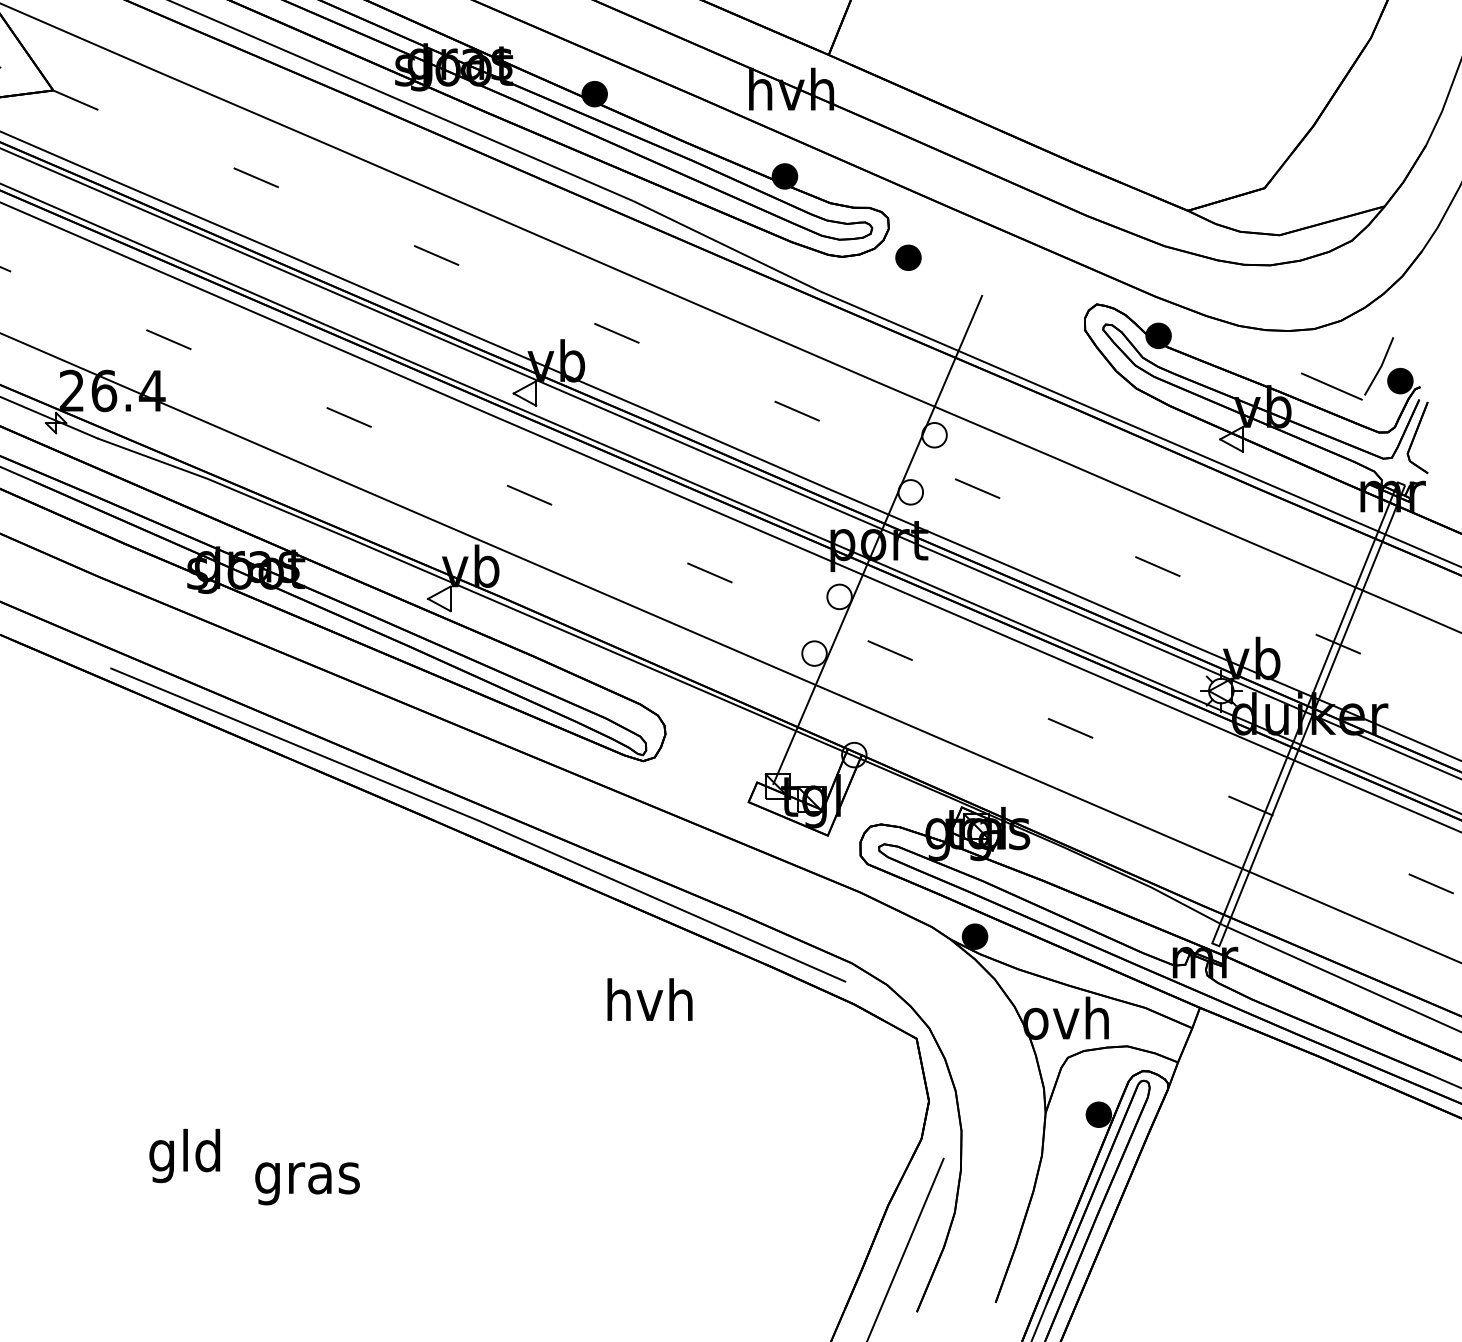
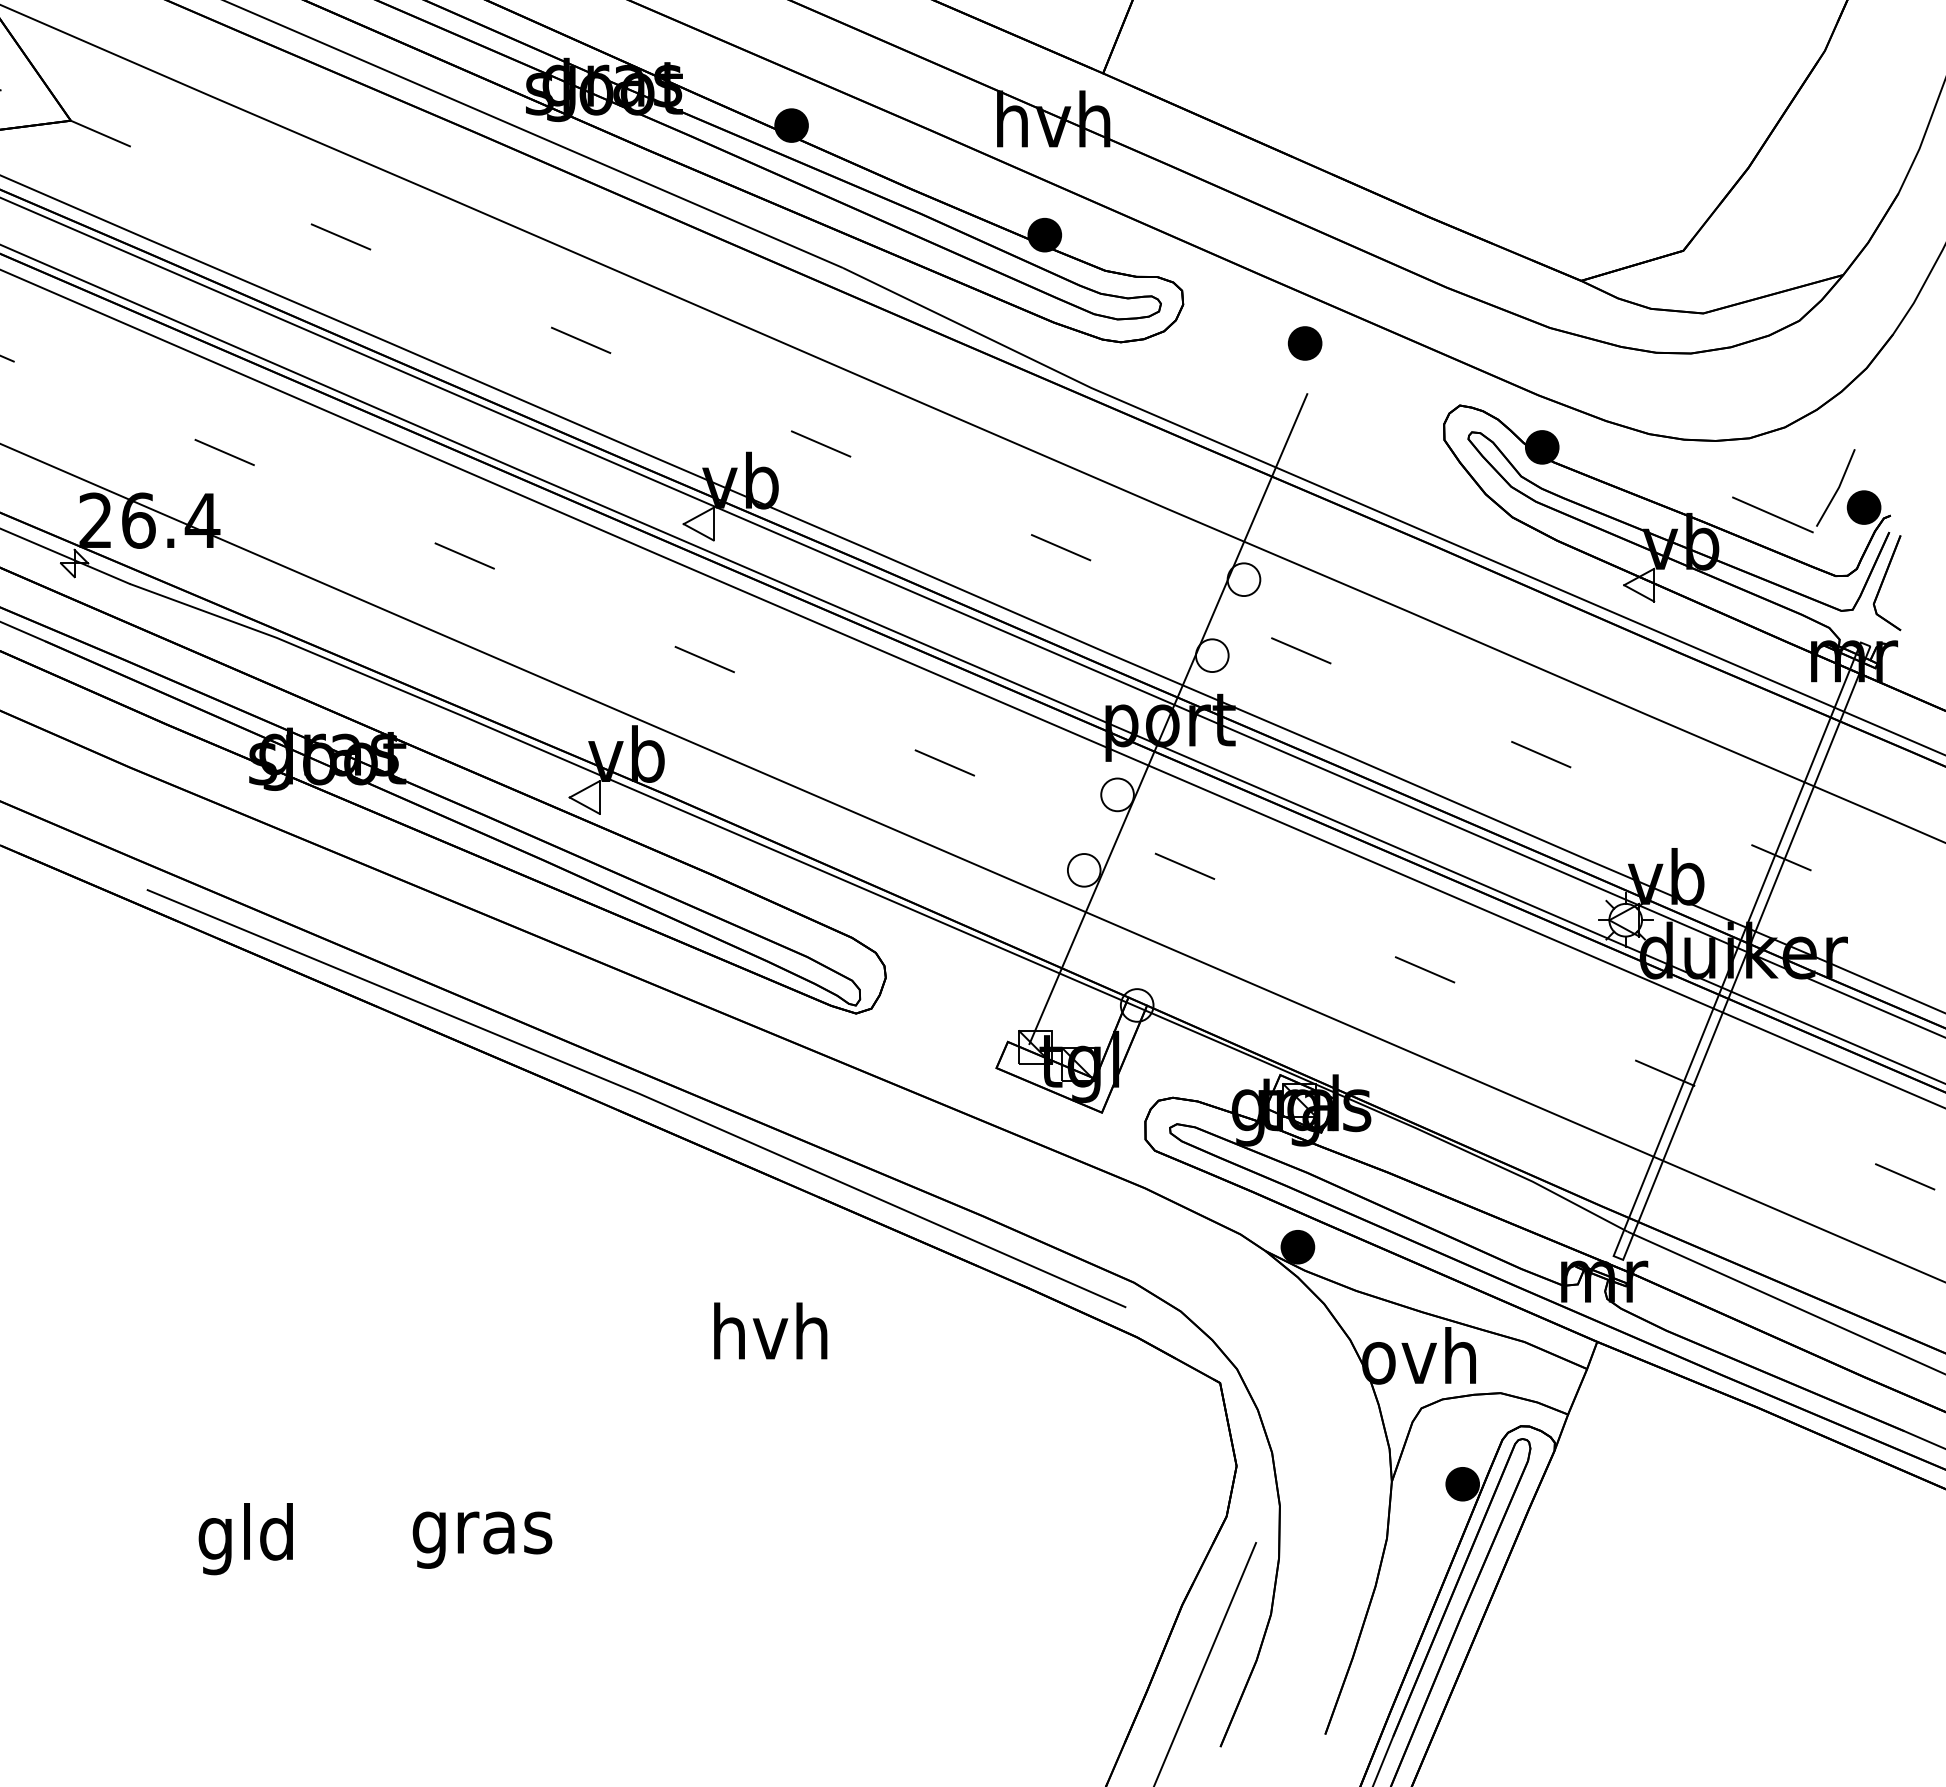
part: (908, 257) -> (1305, 343), moved
text: (649, 999) -> (769, 1330), moved
text: (307, 1183) -> (482, 1539), moved

